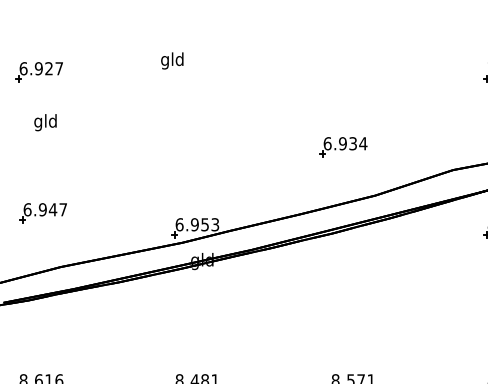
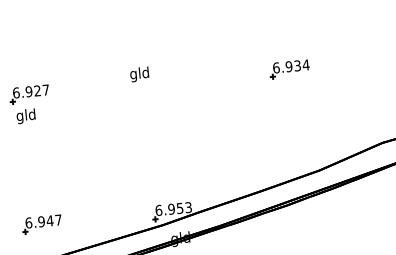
text: (45, 122) -> (26, 116), moved
part: (343, 147) -> (289, 69), moved
part: (42, 213) -> (41, 224), moved

